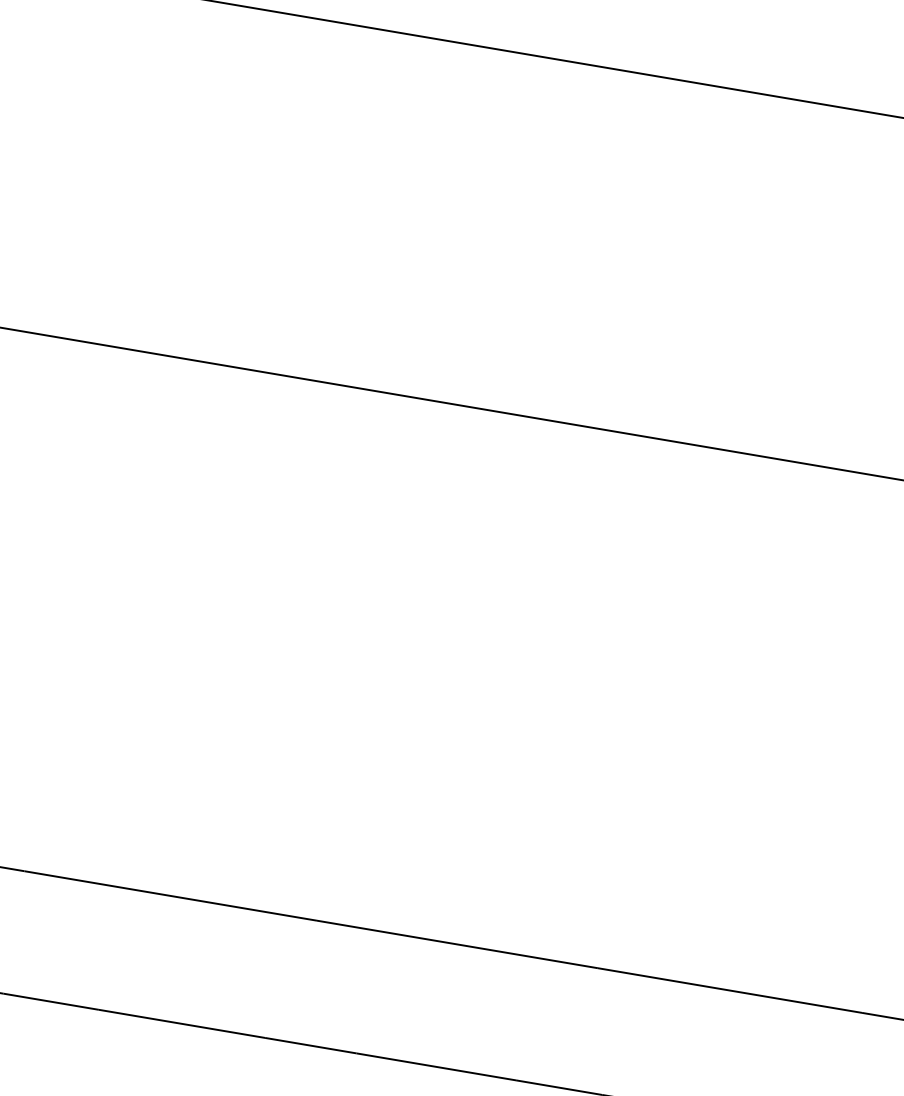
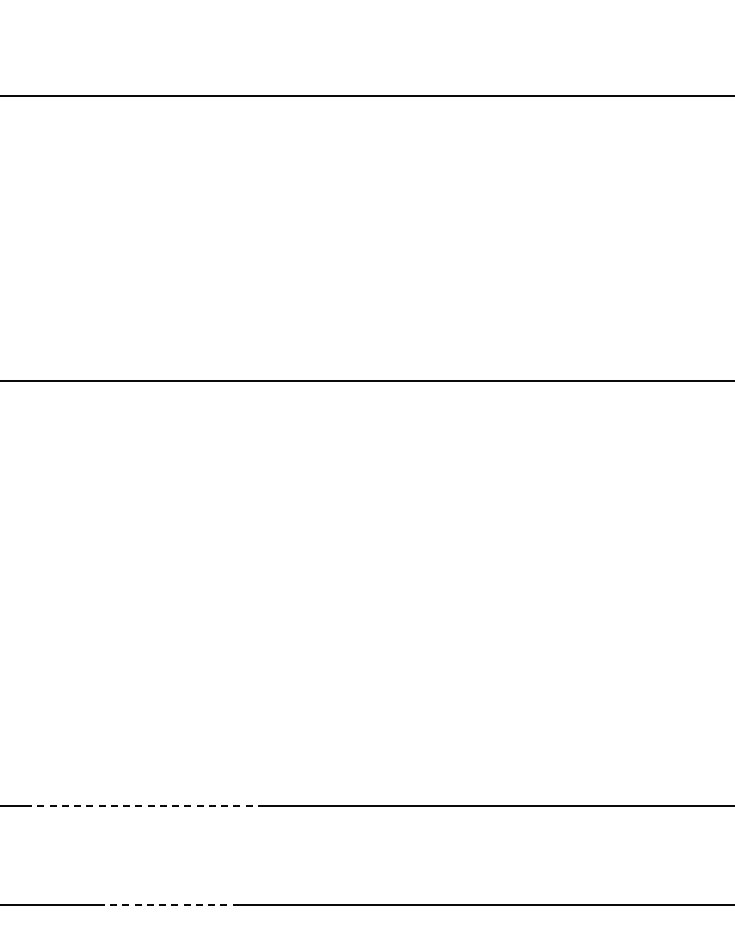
line: (169, 895) -> (145, 805), solid -> dashed
line: (180, 1023) -> (171, 904), solid -> dashed

